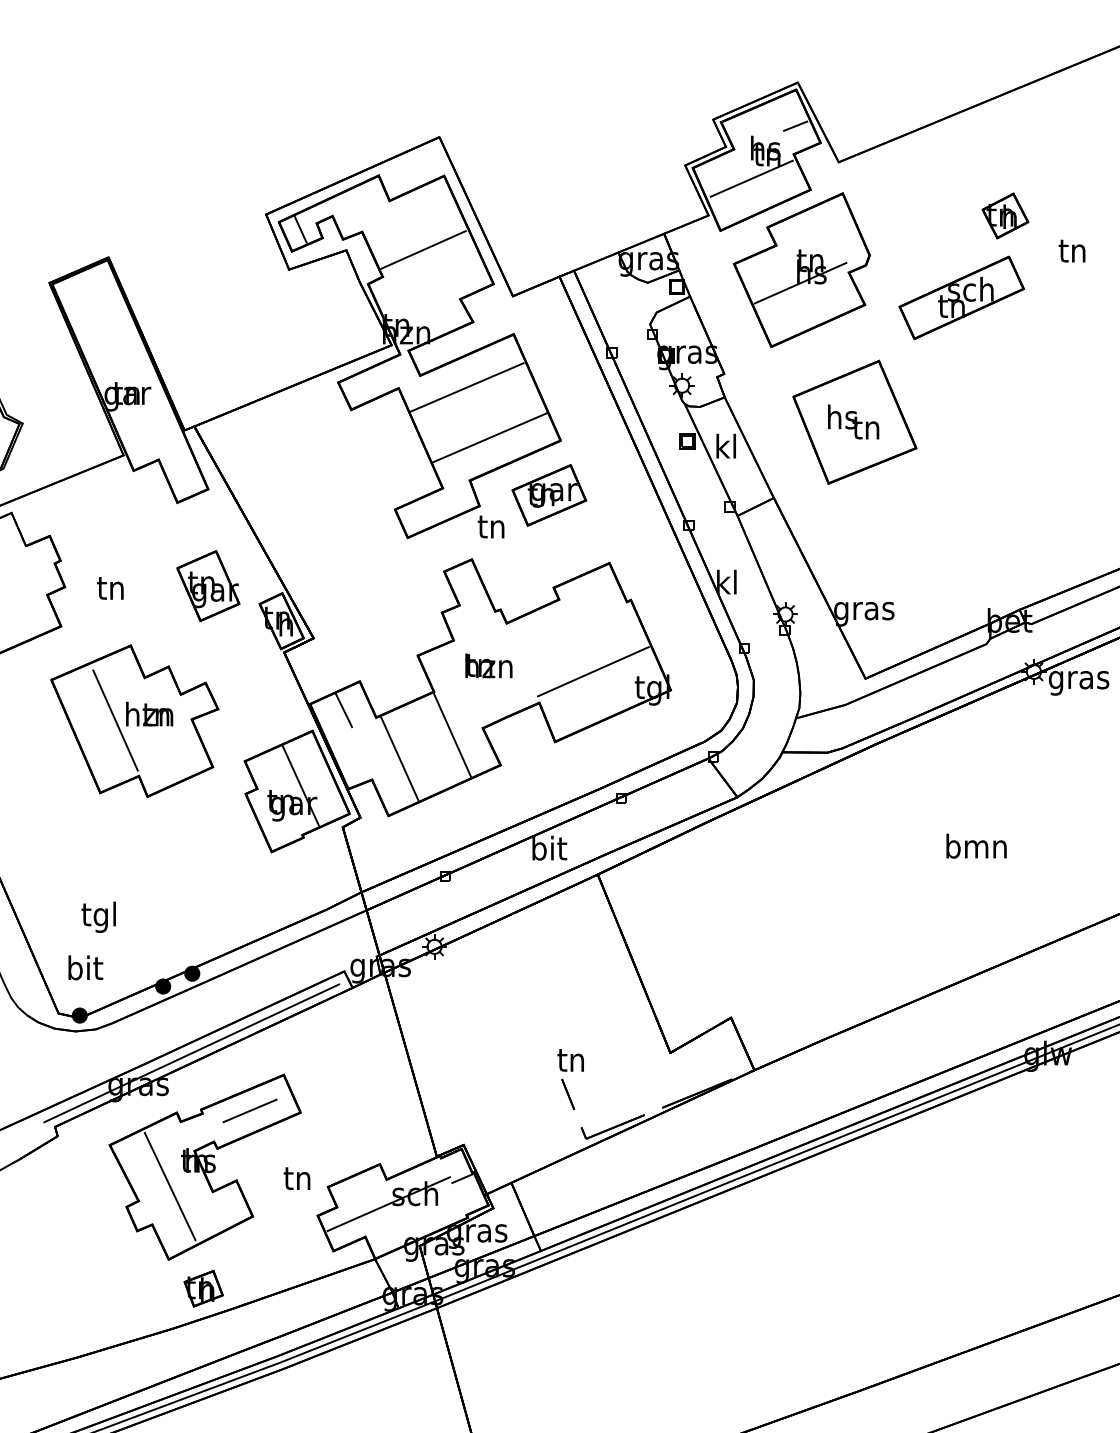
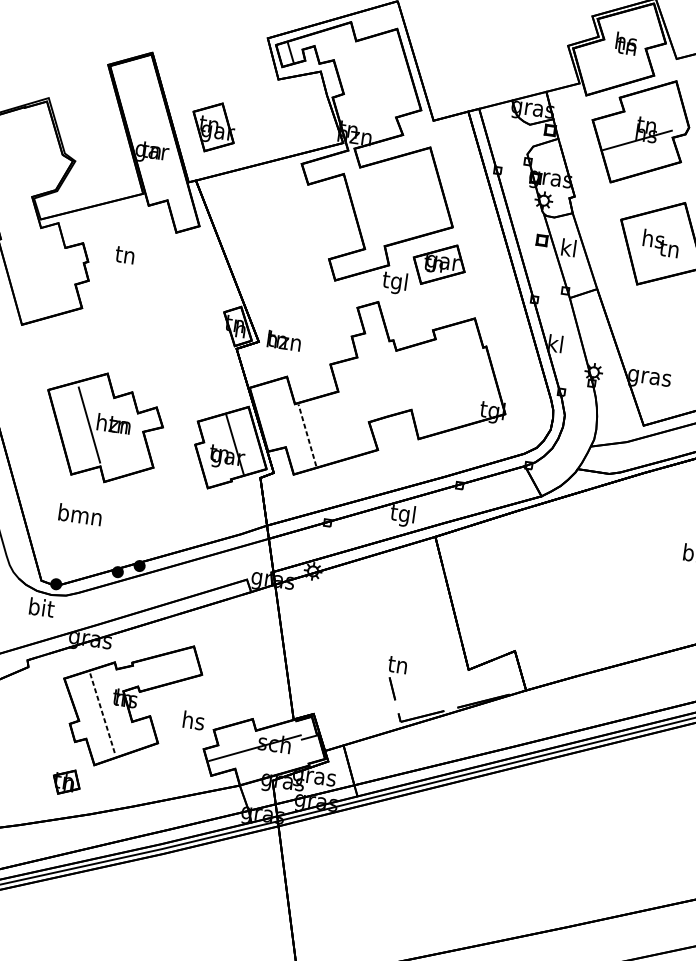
line: (795, 125) -> (649, 28), removed
line: (751, 178) -> (613, 61), removed
line: (423, 249) -> (375, 78), removed
line: (466, 387) -> (391, 180), removed
line: (489, 437) -> (402, 217), removed
text: (490, 529) -> (394, 282), tn -> tgl
part: (208, 586) -> (213, 127), moved
text: (110, 588) -> (125, 255), moved
text: (488, 665) -> (284, 340), moved
line: (592, 671) -> (452, 393), removed
line: (344, 710) -> (273, 395), removed
part: (134, 720) -> (102, 426), moved
line: (452, 735) -> (346, 424), removed
line: (399, 758) -> (307, 435), solid -> dashed
text: (548, 850) -> (403, 514), bit -> tgl
text: (99, 916) -> (79, 516), tgl -> bmn
text: (85, 967) -> (41, 607), moved
line: (191, 1053) -> (131, 622), removed
line: (249, 1110) -> (166, 668), removed
text: (298, 1177) -> (194, 720), tn -> hs
line: (170, 1186) -> (102, 713), solid -> dashed
part: (203, 1288) -> (66, 781), moved

